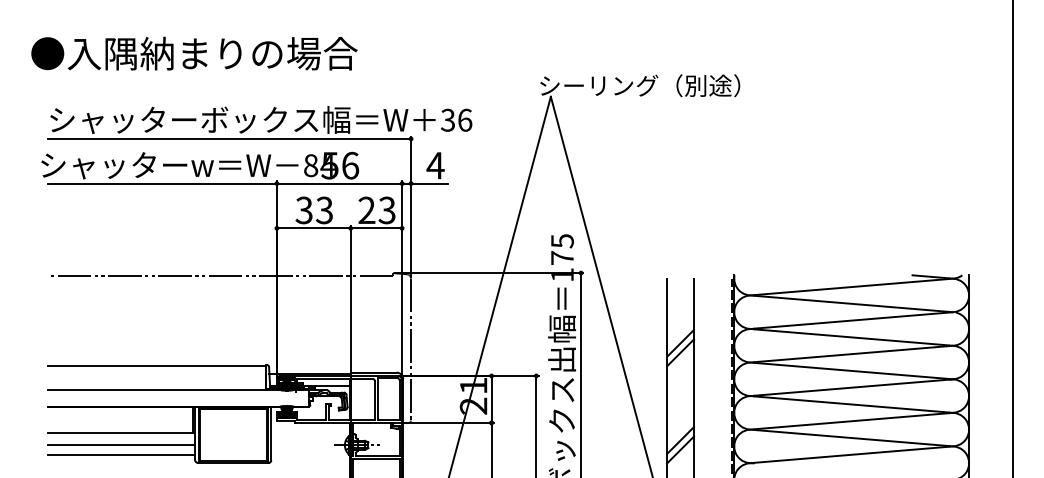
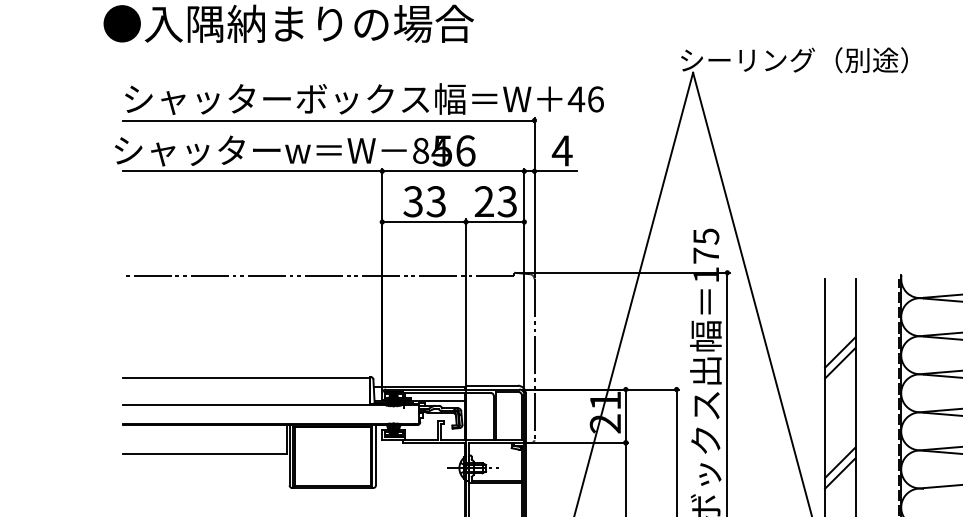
text: (447, 119) -> (575, 98), 36 -> 46
line: (121, 445) -> (205, 468), removed
line: (121, 455) -> (205, 479), removed

